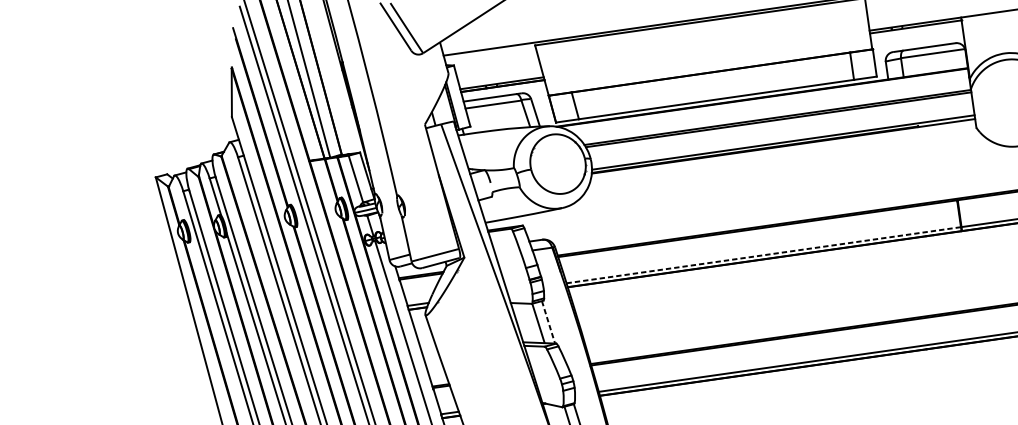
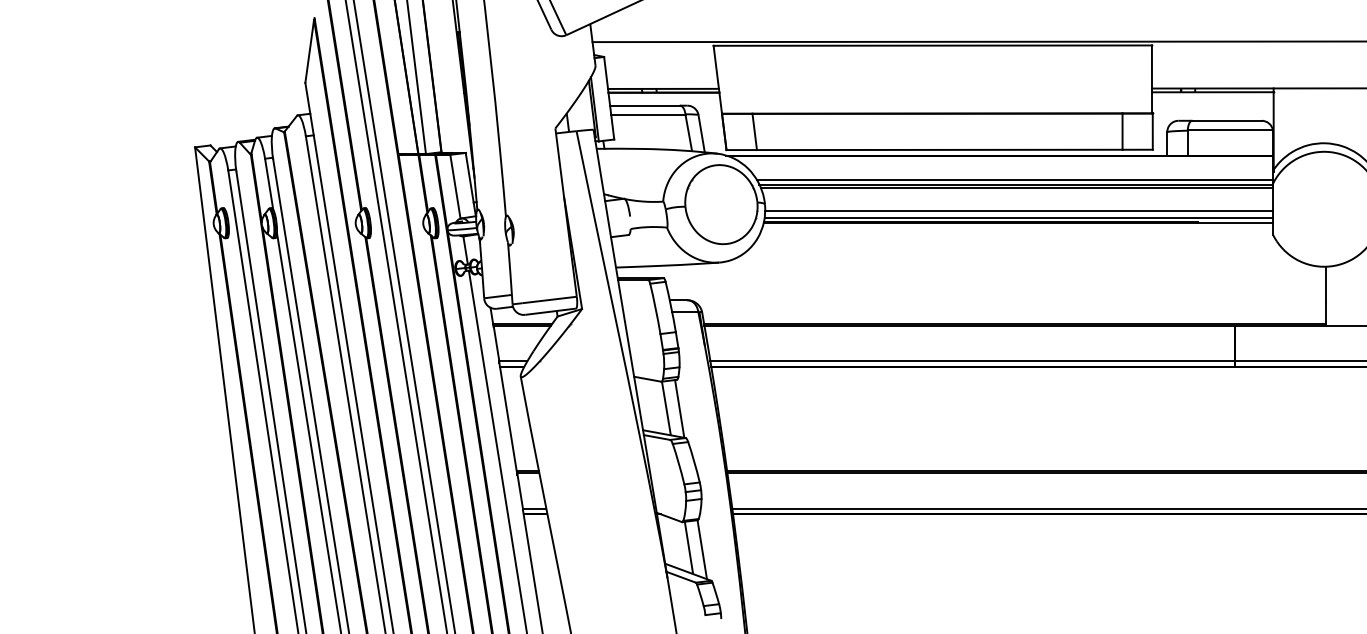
line: (775, 113) -> (1014, 179), added
line: (783, 137) -> (1019, 211), added
line: (763, 255) -> (972, 361), dashed -> solid
line: (548, 322) -> (679, 409), dashed -> solid

